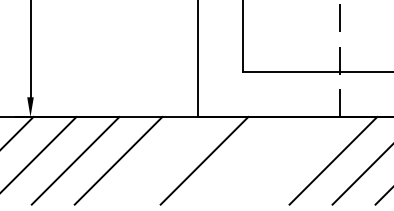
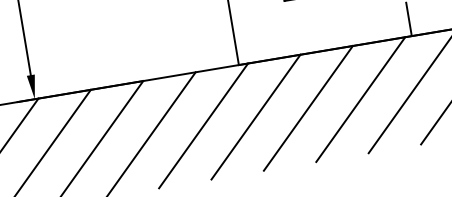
line: (161, 160) -> (203, 125), added
line: (247, 160) -> (308, 107), added
line: (290, 160) -> (360, 99), added

